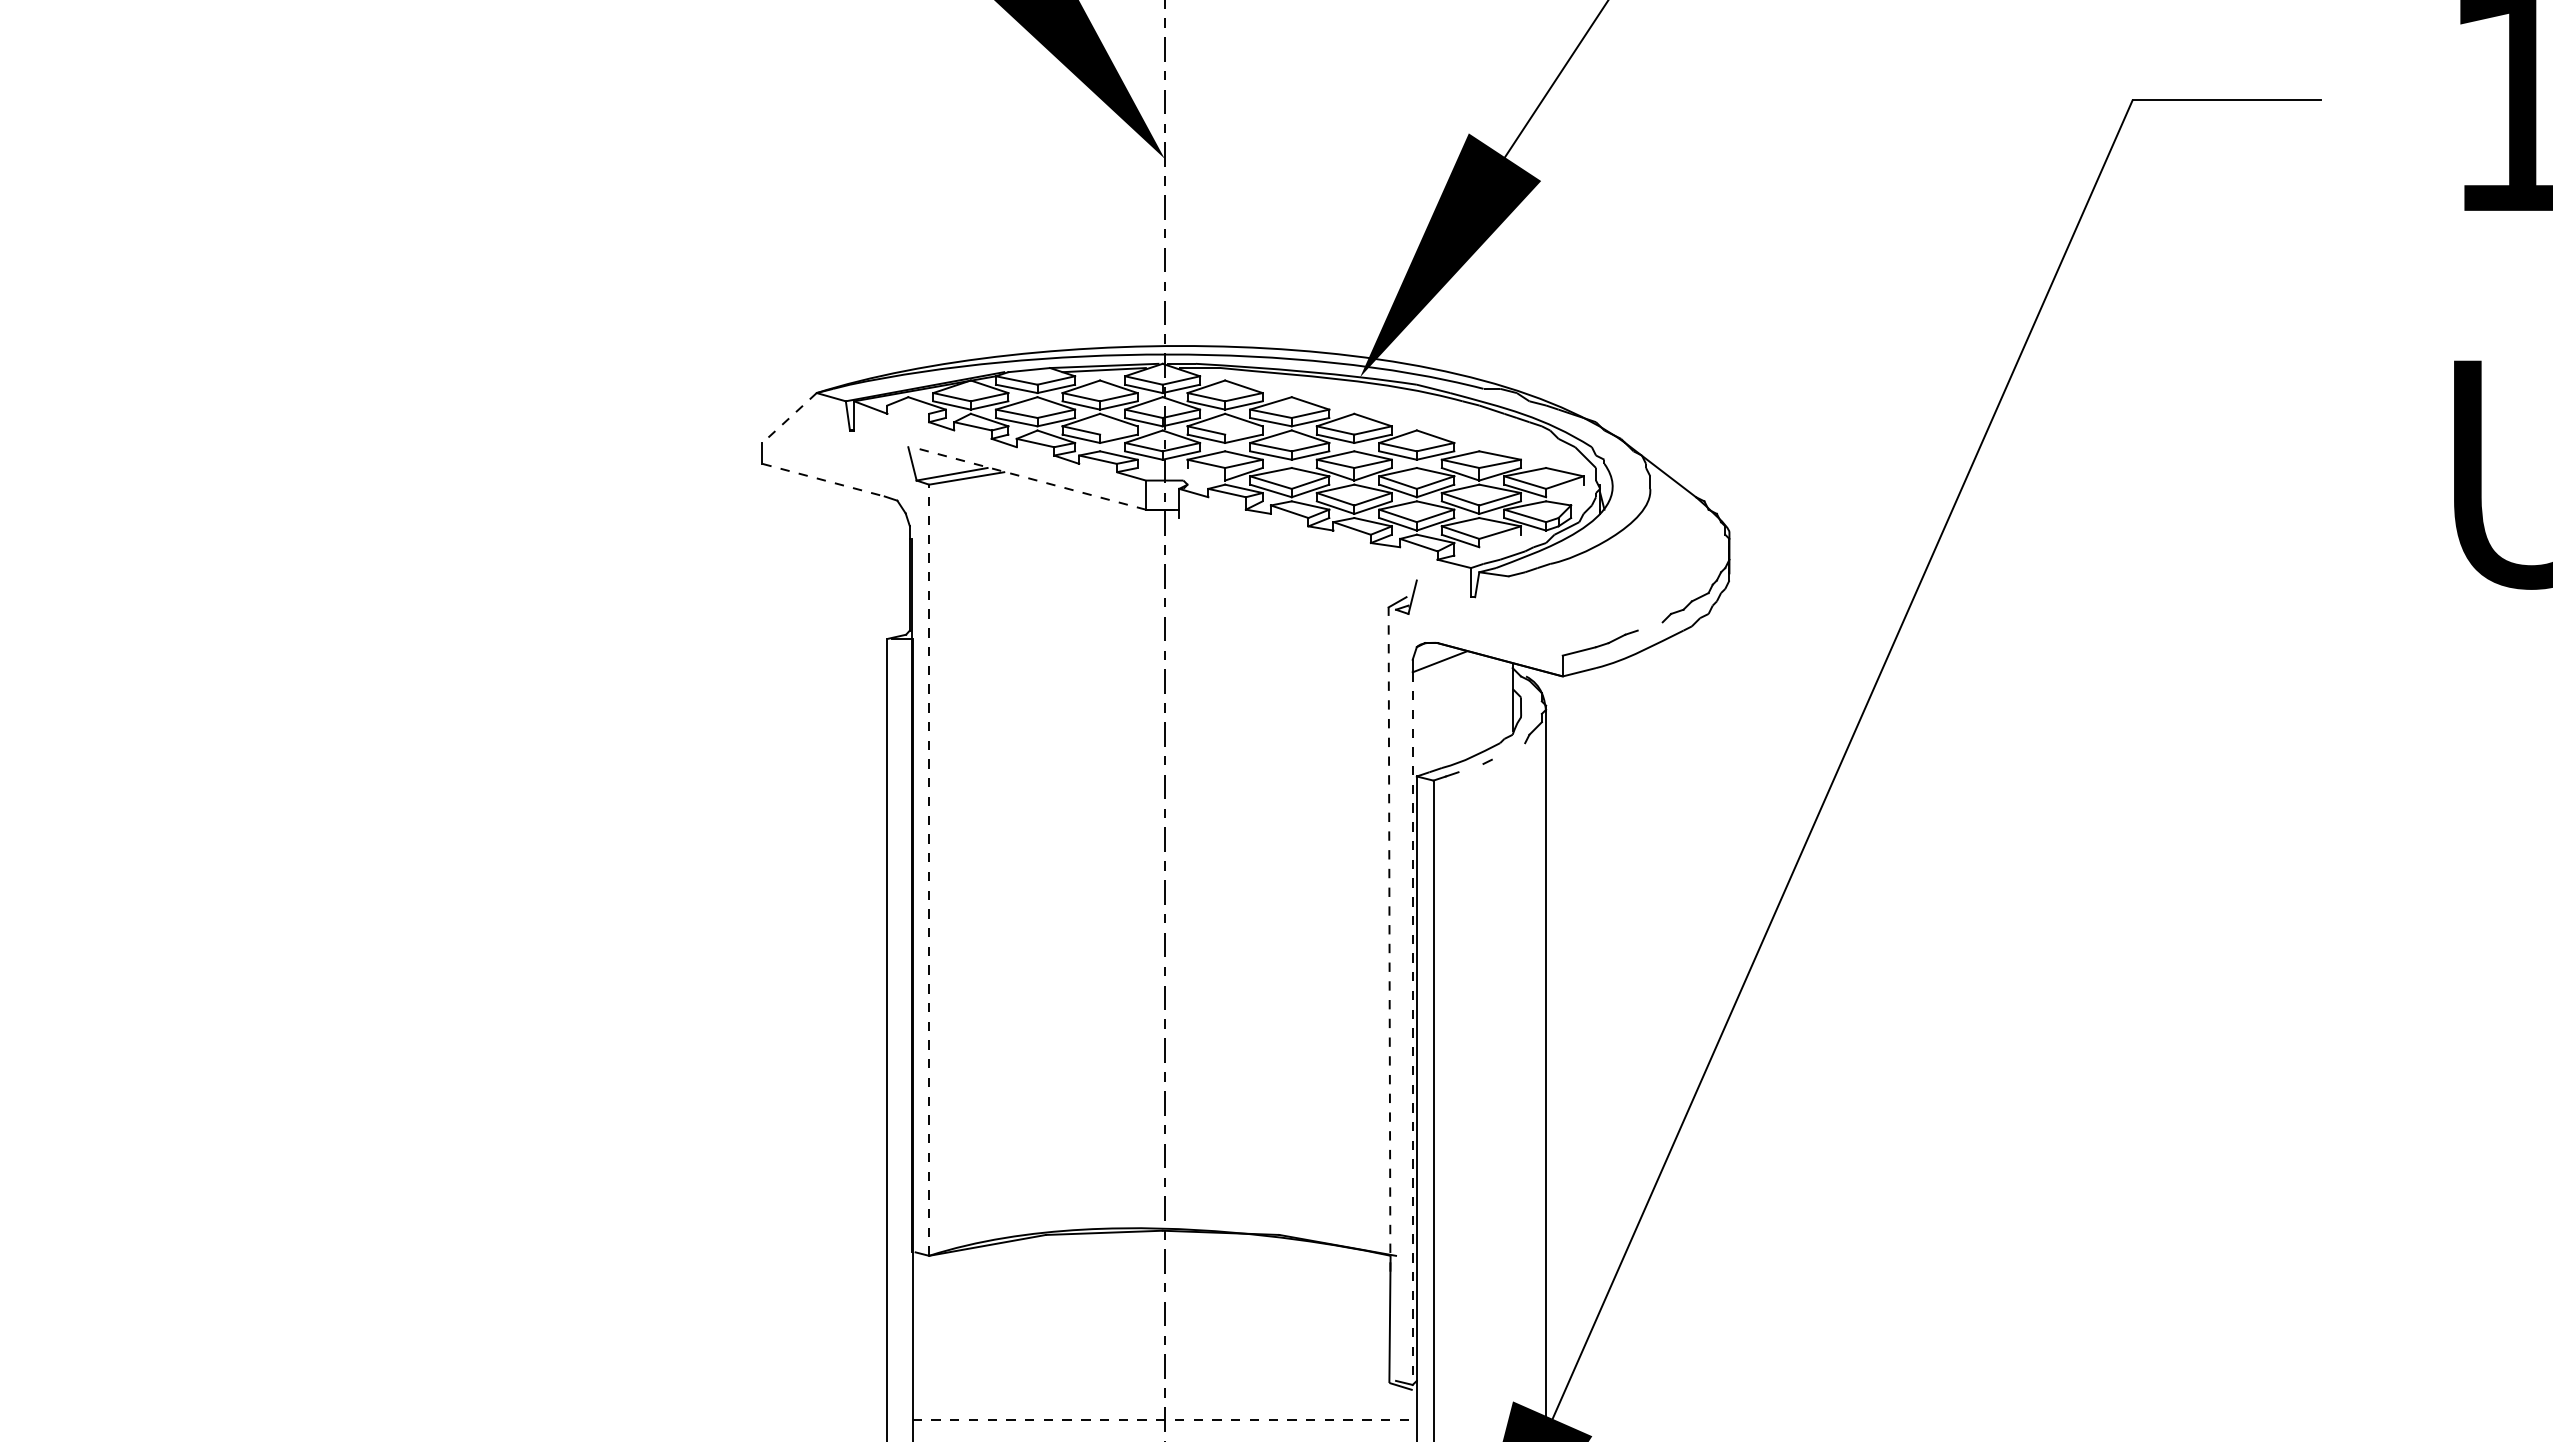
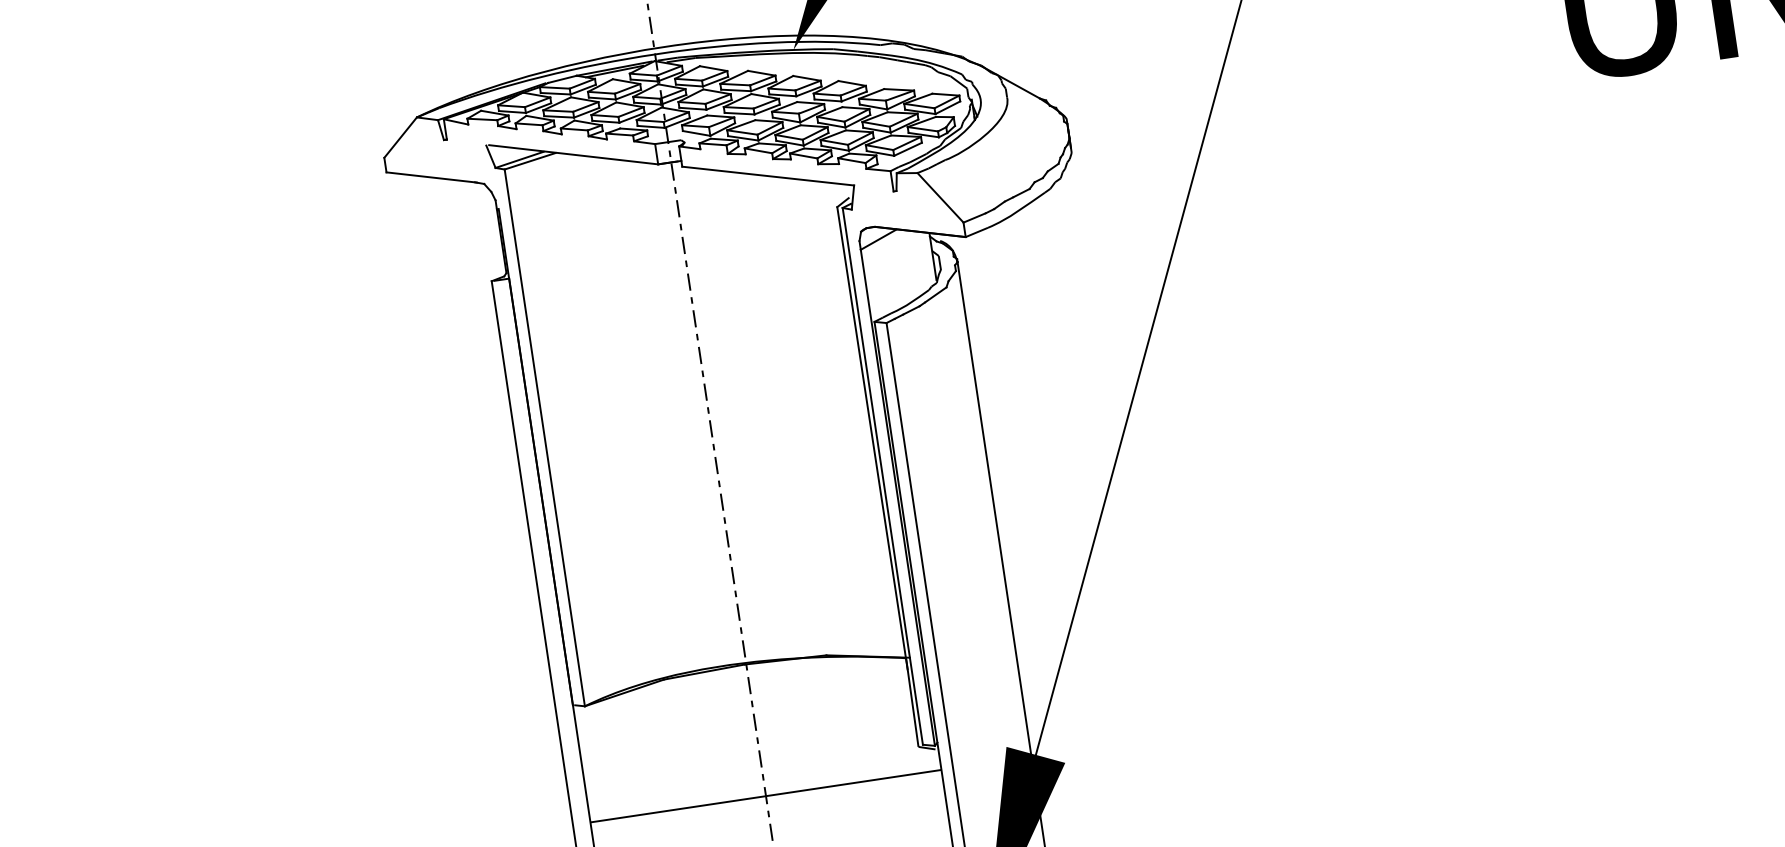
line: (908, 409) -> (482, 119), added
line: (789, 418) -> (400, 137), dashed -> solid
line: (1118, 430) -> (630, 112), added
line: (1243, 430) -> (717, 99), added
line: (1206, 474) -> (696, 133), added
line: (1029, 478) -> (573, 154), dashed -> solid
line: (824, 480) -> (431, 177), dashed -> solid
line: (1564, 490) -> (947, 107), added
line: (1500, 540) -> (908, 148), added
line: (1297, 549) -> (767, 176), added
line: (1535, 615) -> (940, 197), added
line: (1649, 626) -> (1020, 193), added
line: (1508, 751) -> (935, 294), added
line: (1470, 767) -> (910, 310), added
line: (929, 870) -> (545, 438), dashed -> solid
line: (1389, 939) -> (872, 438), dashed -> solid
line: (1396, 994) -> (883, 475), added
line: (1412, 1029) -> (897, 498), dashed -> solid
line: (1165, 1420) -> (766, 796), dashed -> solid

